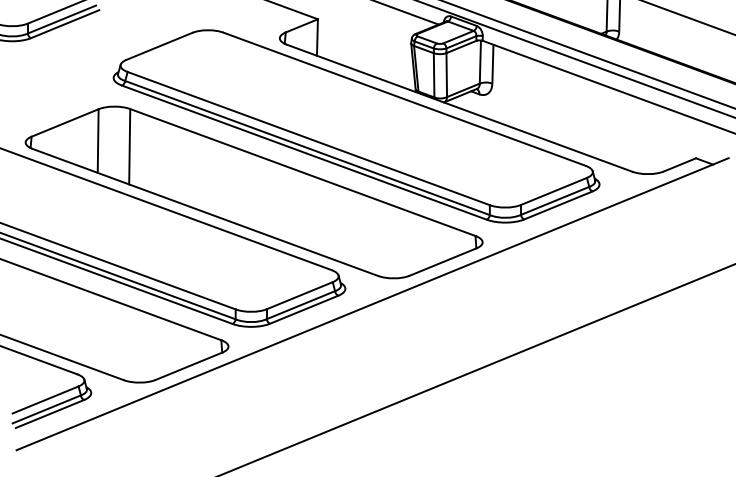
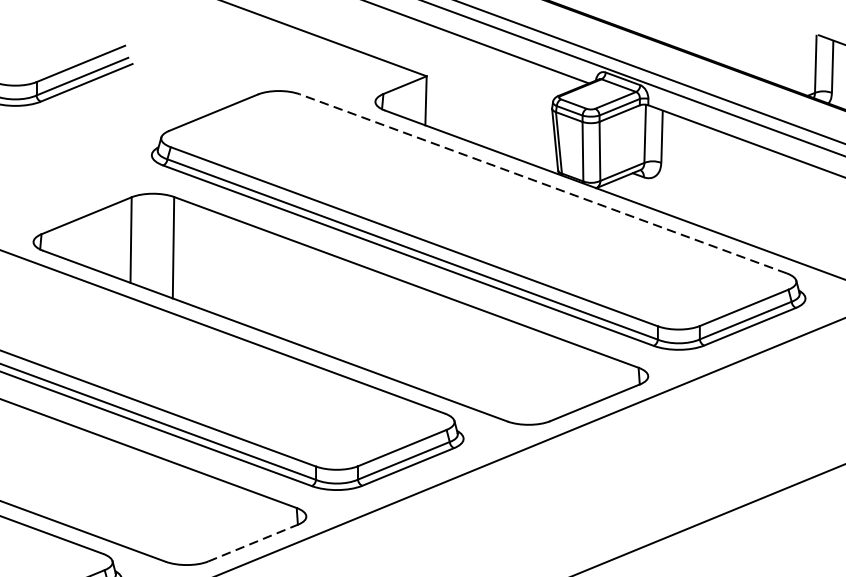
line: (404, 99) -> (543, 184), solid -> dashed
line: (189, 366) -> (253, 543), solid -> dashed

